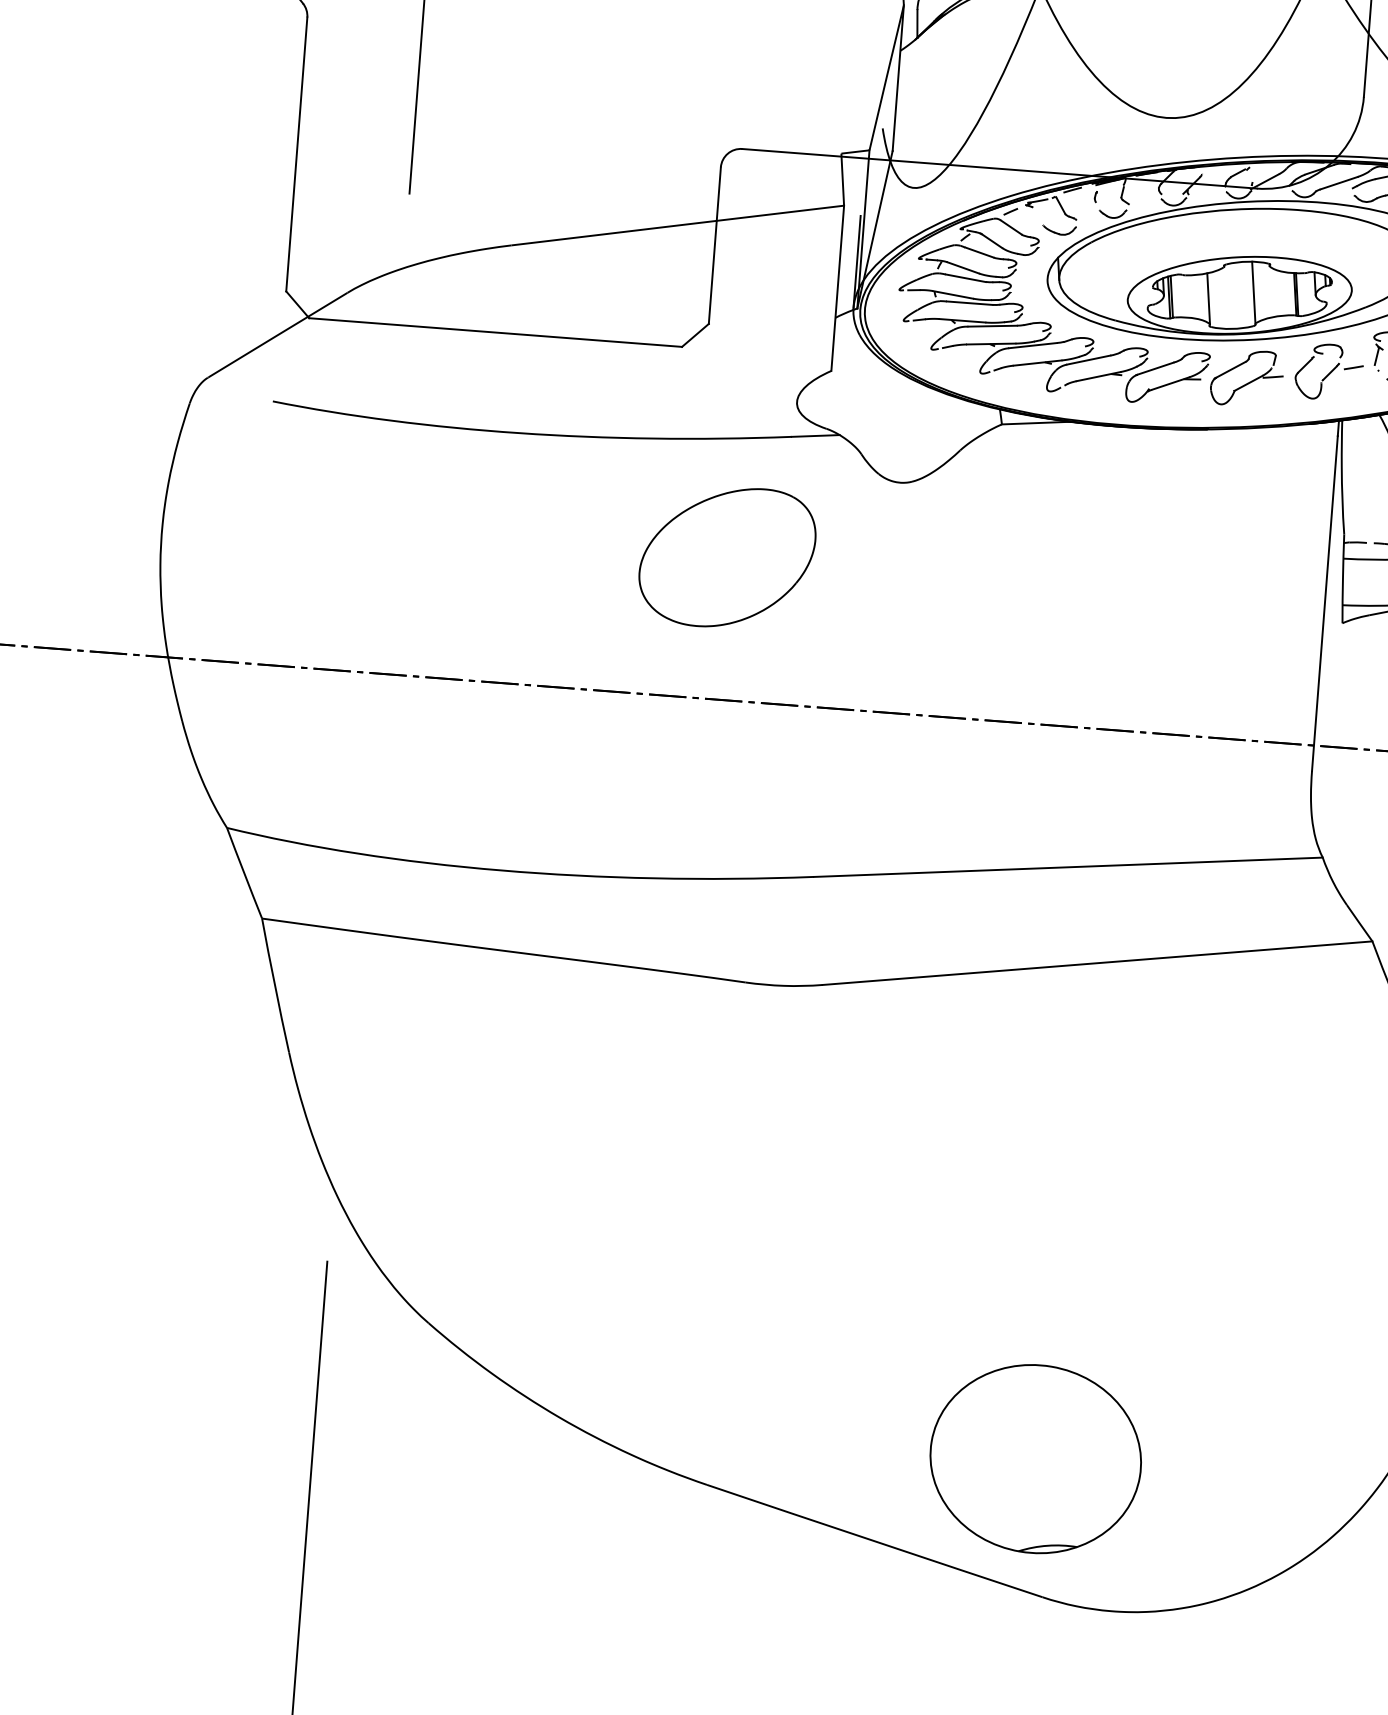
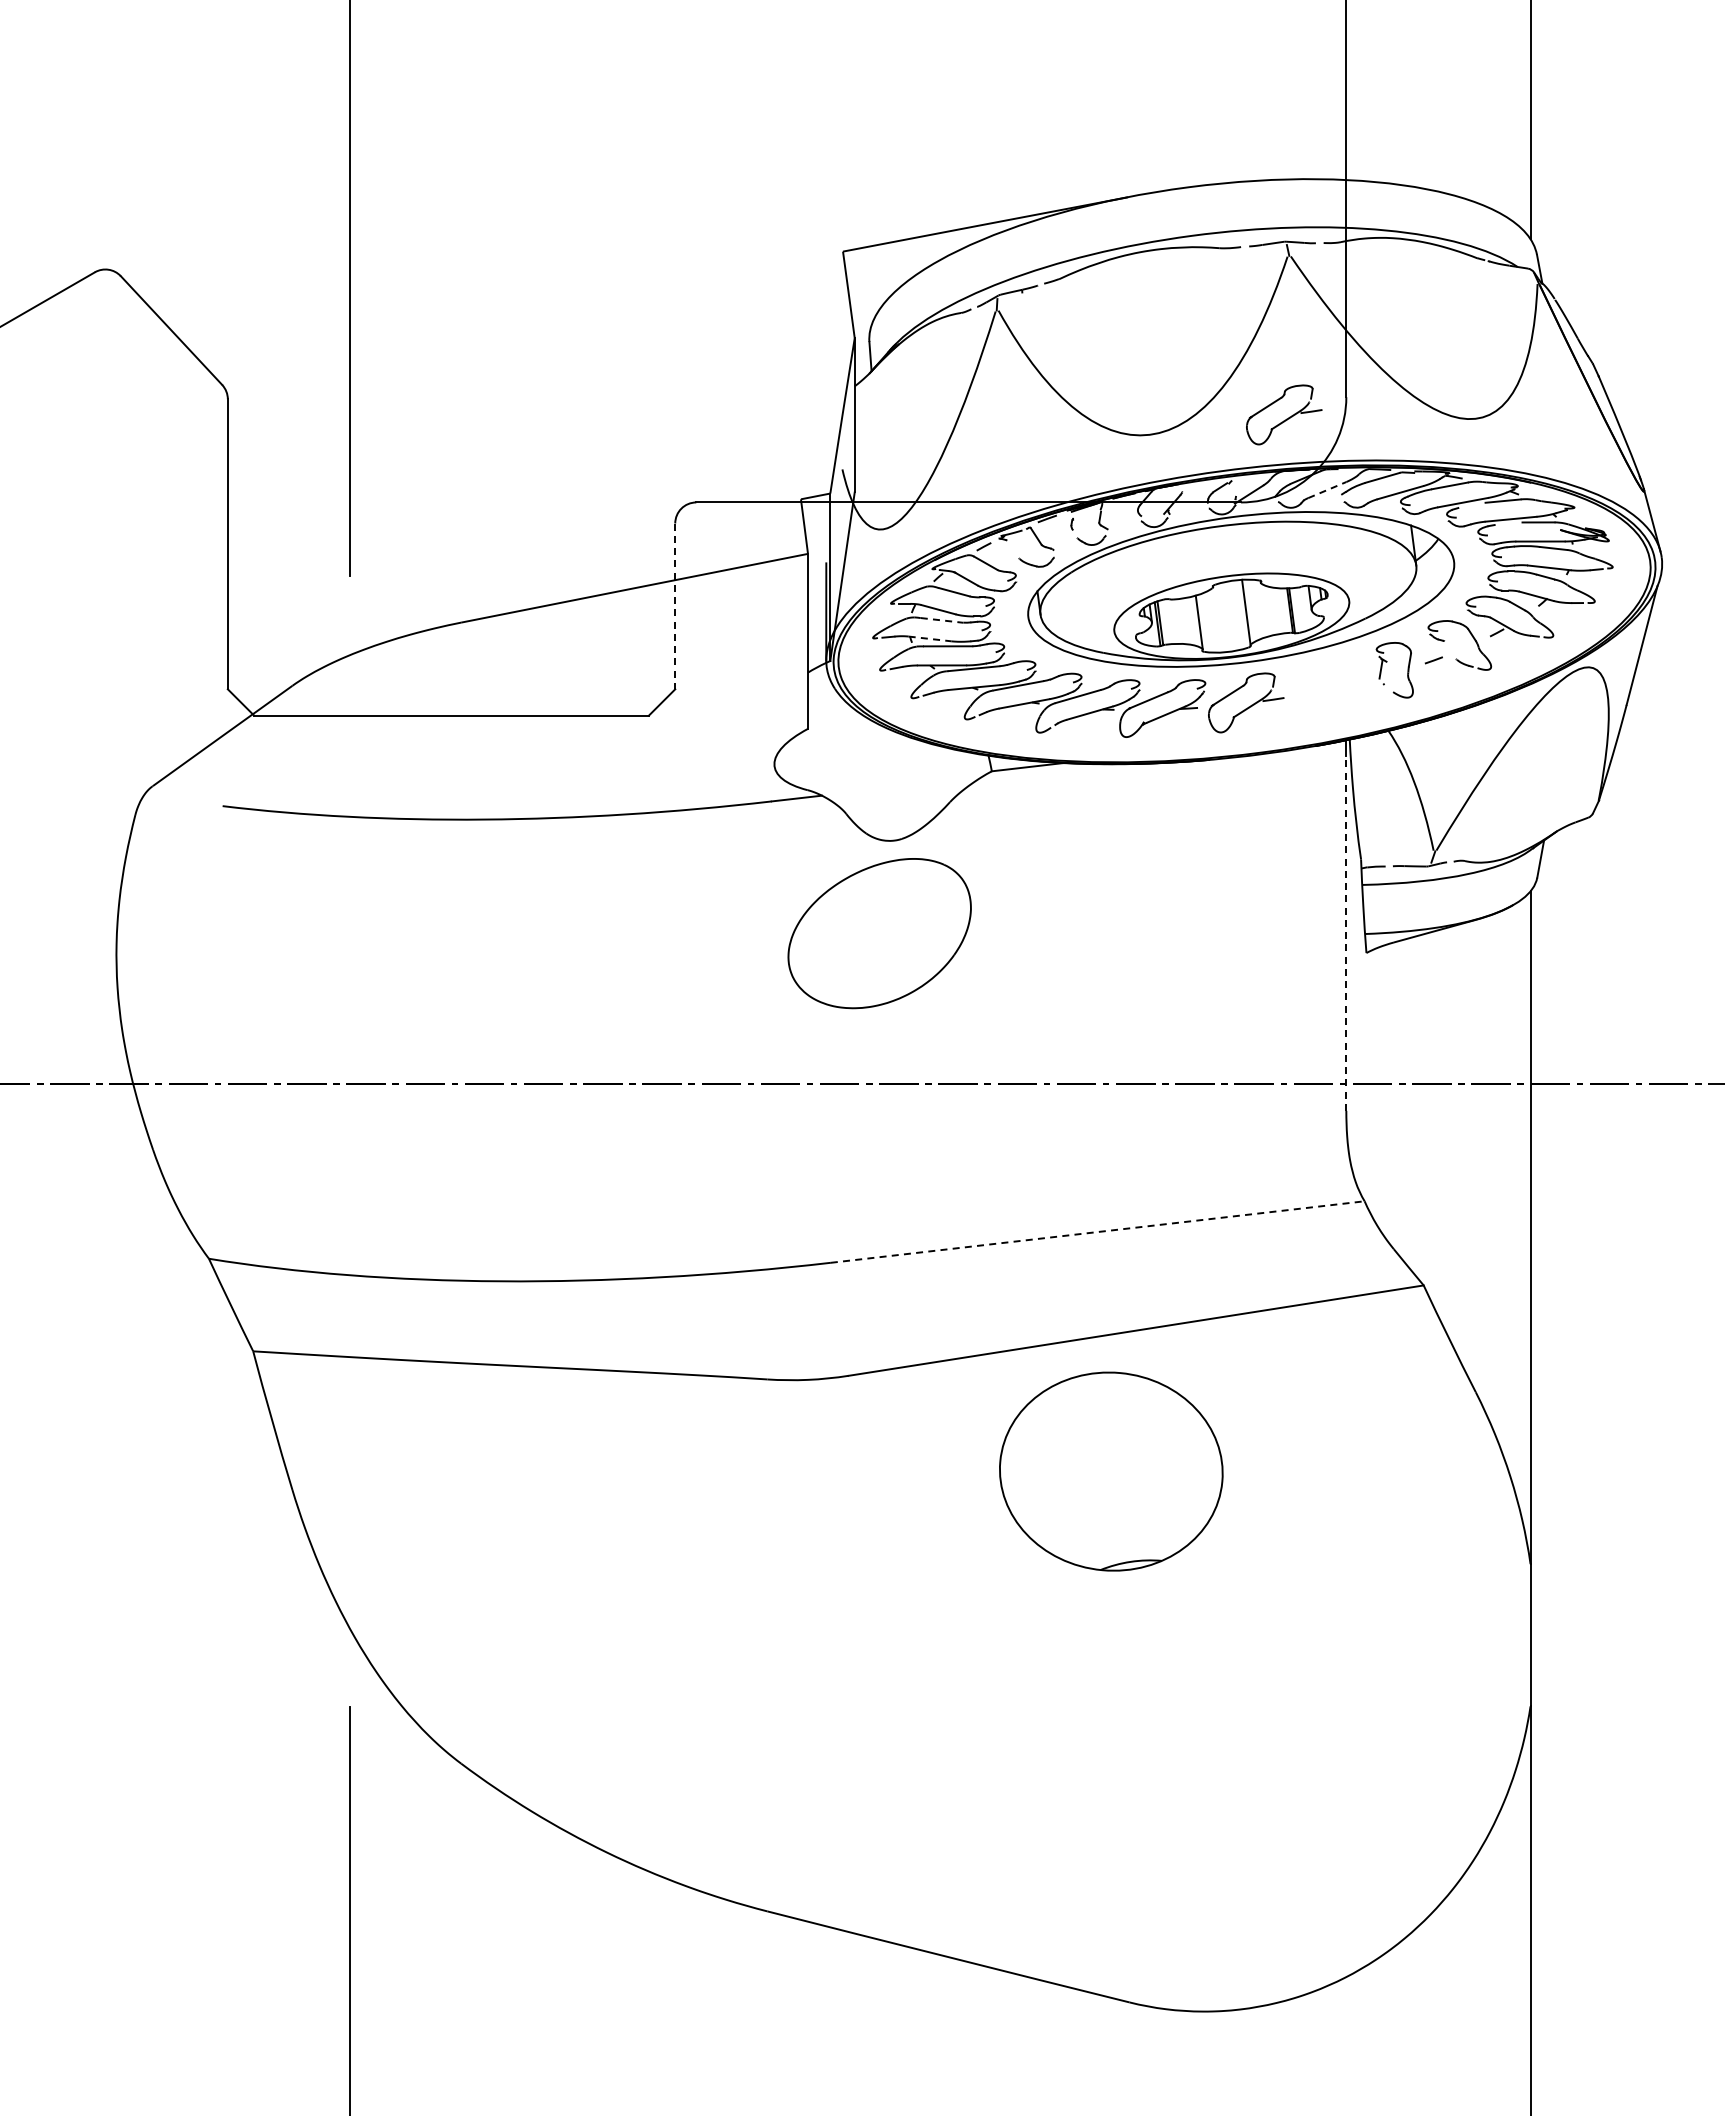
part: (1304, 108) -> (1284, 414), added
line: (1339, 183) -> (1327, 490), solid -> dashed
line: (715, 245) -> (675, 606), solid -> dashed
line: (966, 278) -> (942, 620), solid -> dashed
line: (953, 295) -> (930, 639), solid -> dashed
part: (1328, 371) -> (1331, 689), removed
part: (727, 557) -> (879, 933), moved
line: (1325, 603) -> (1346, 933), solid -> dashed
line: (1068, 867) -> (1097, 1232), solid -> dashed
part: (1035, 1459) -> (1111, 1471), moved

